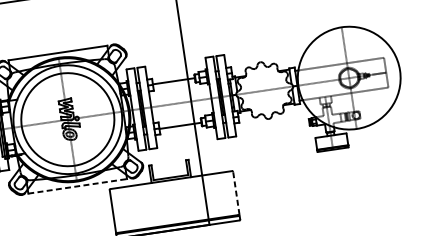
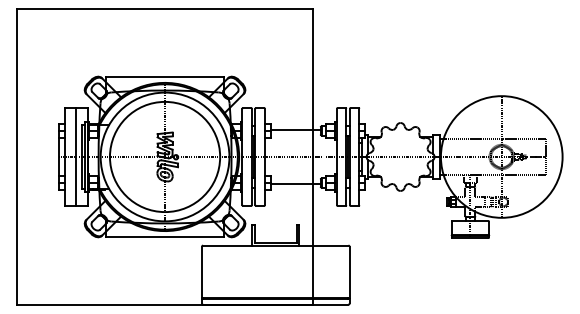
line: (78, 186) -> (165, 236), dashed -> solid
line: (236, 193) -> (349, 272), dashed -> solid

